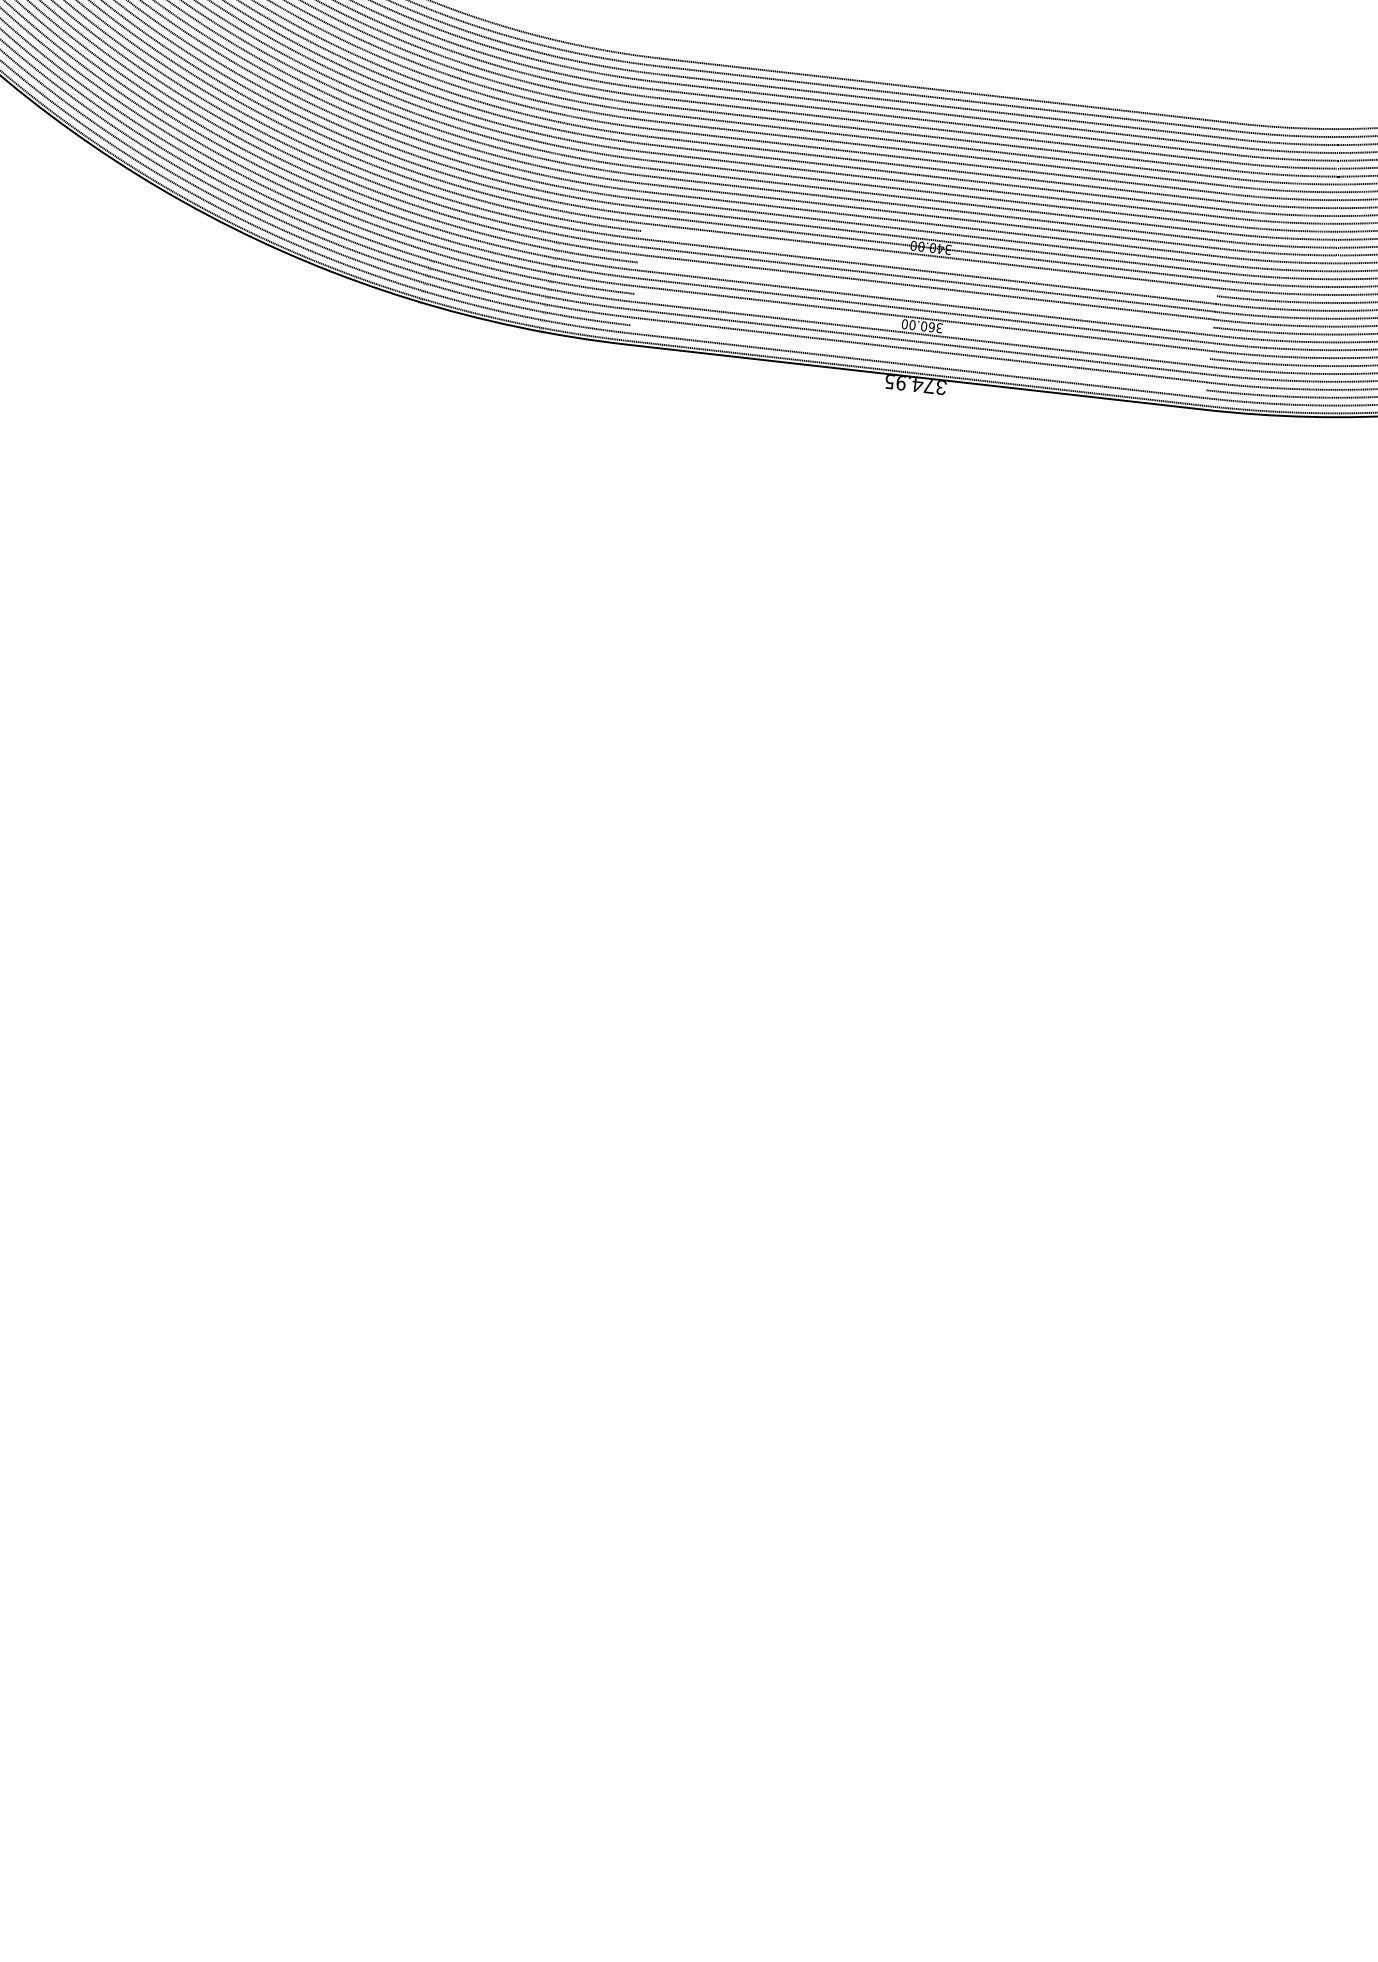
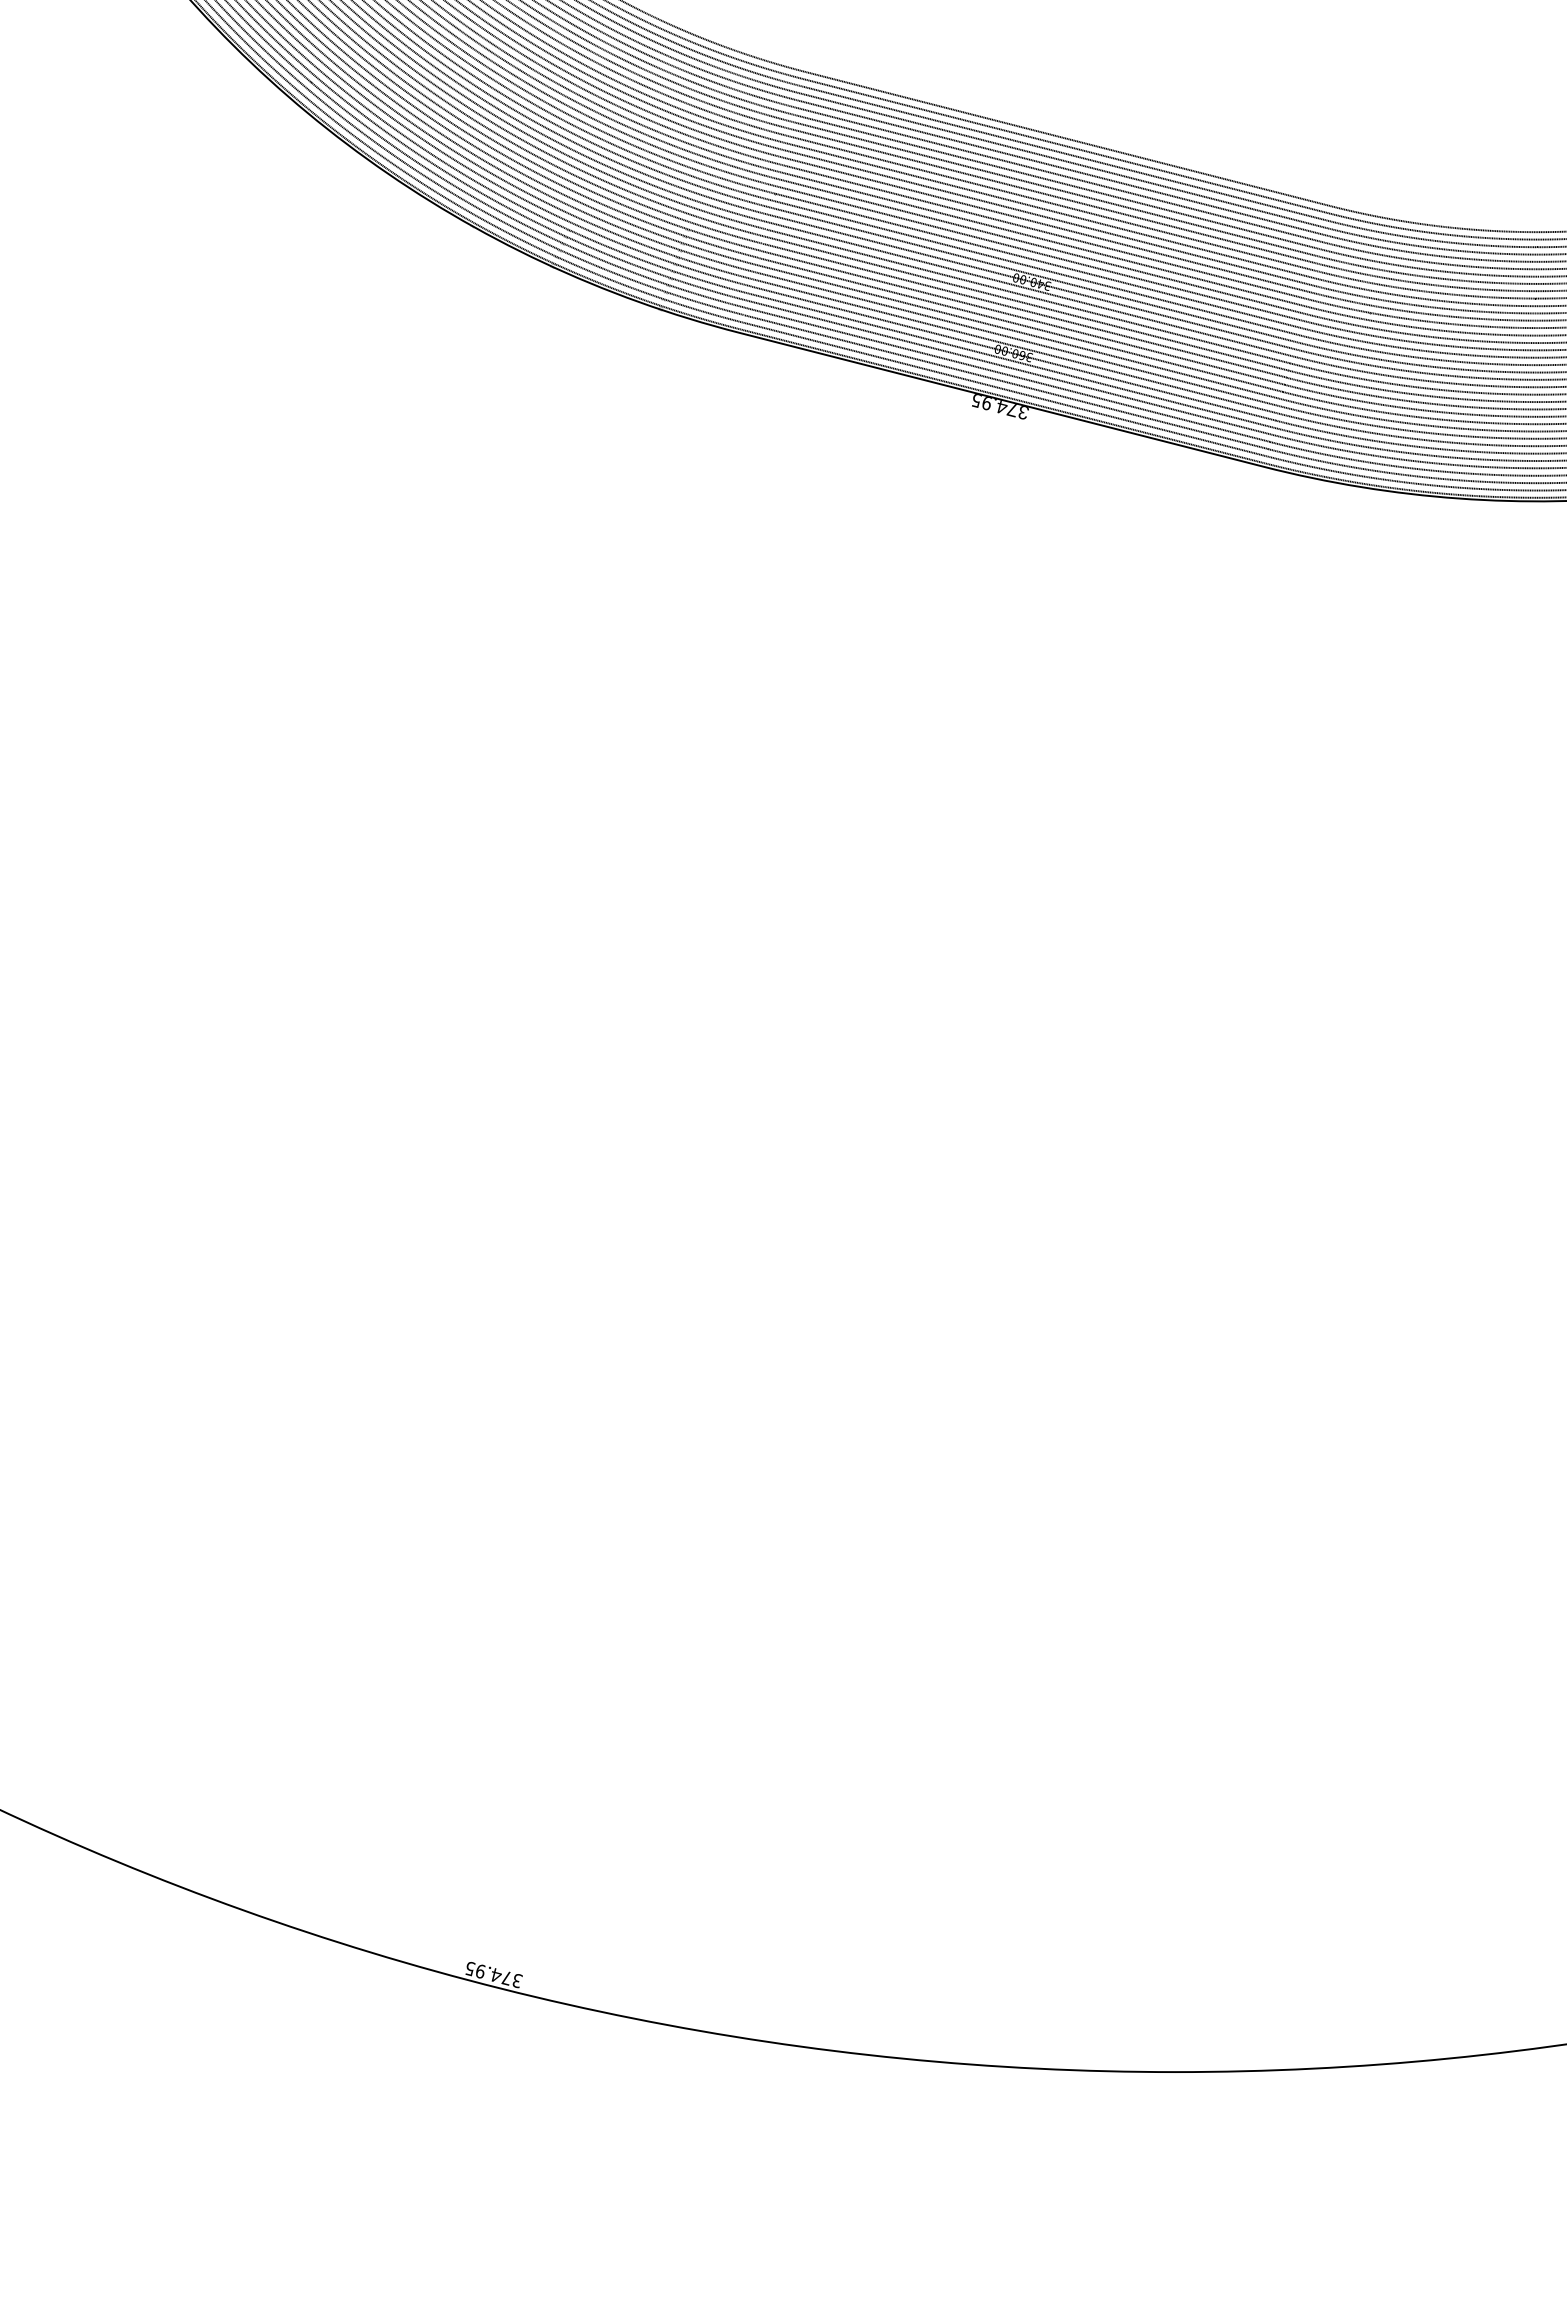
line: (929, 263) -> (1028, 296), added
line: (925, 294) -> (1020, 324), added
line: (922, 326) -> (1013, 353), added
line: (918, 358) -> (1006, 382), added

